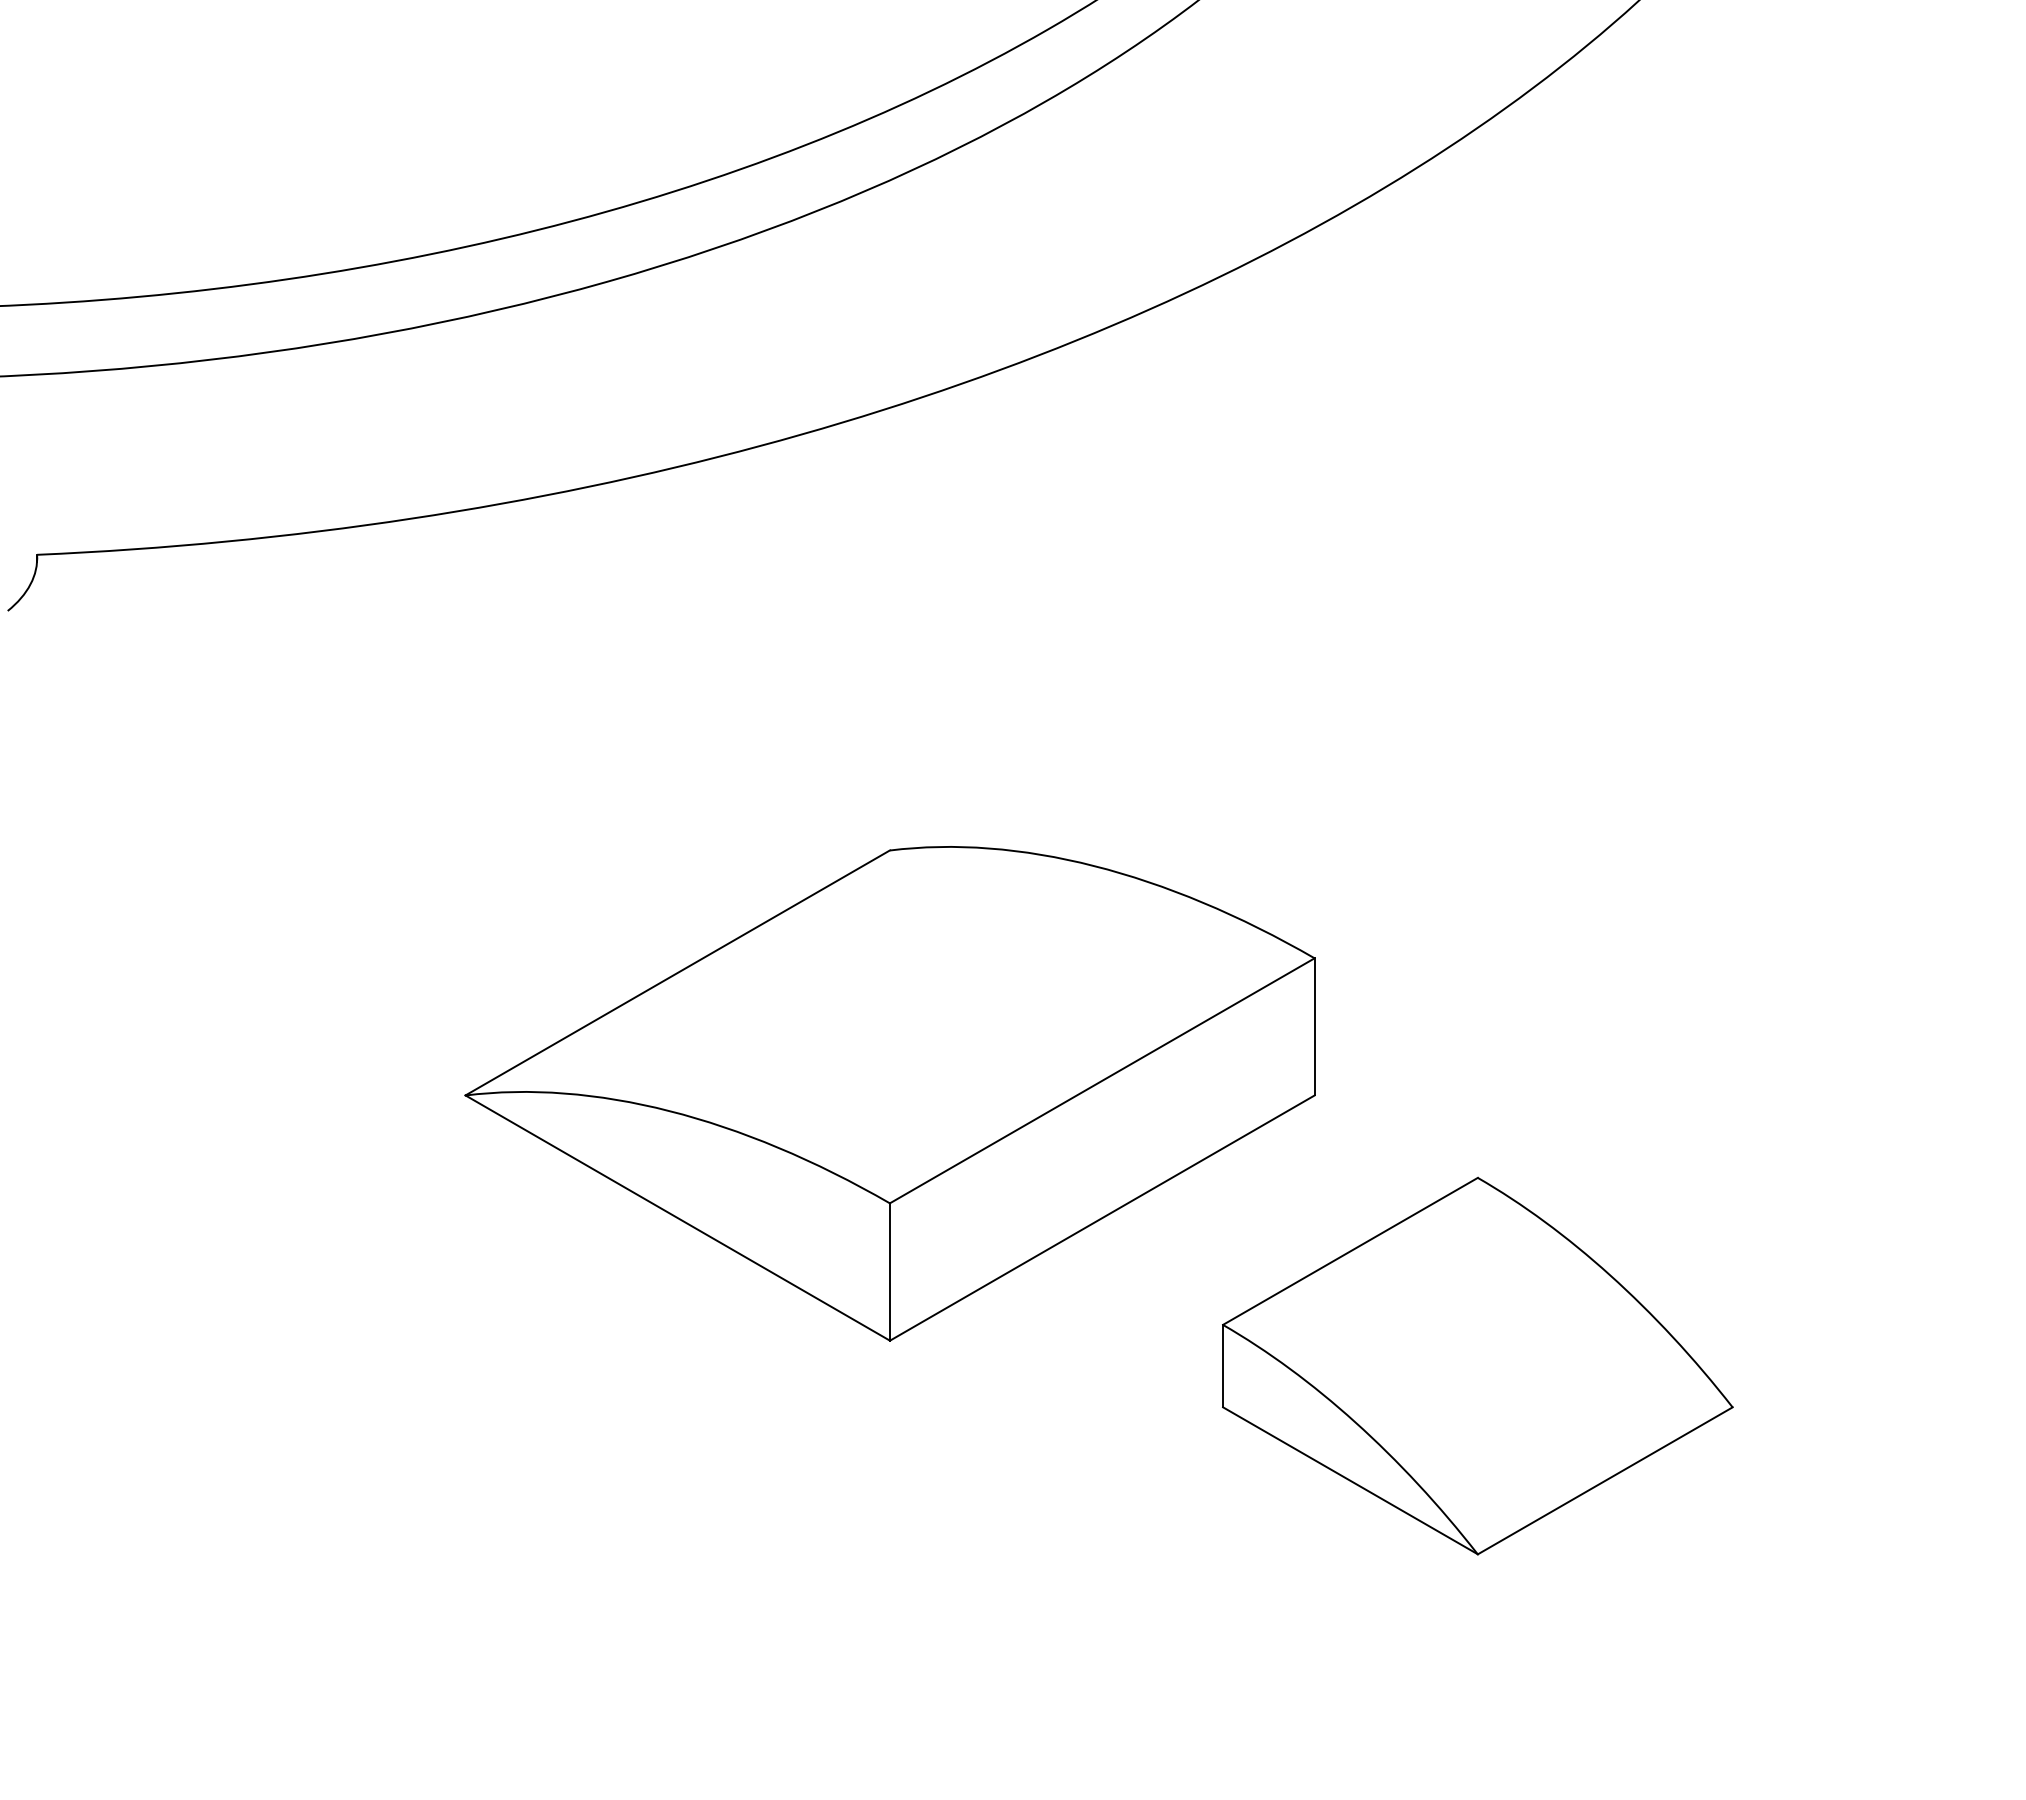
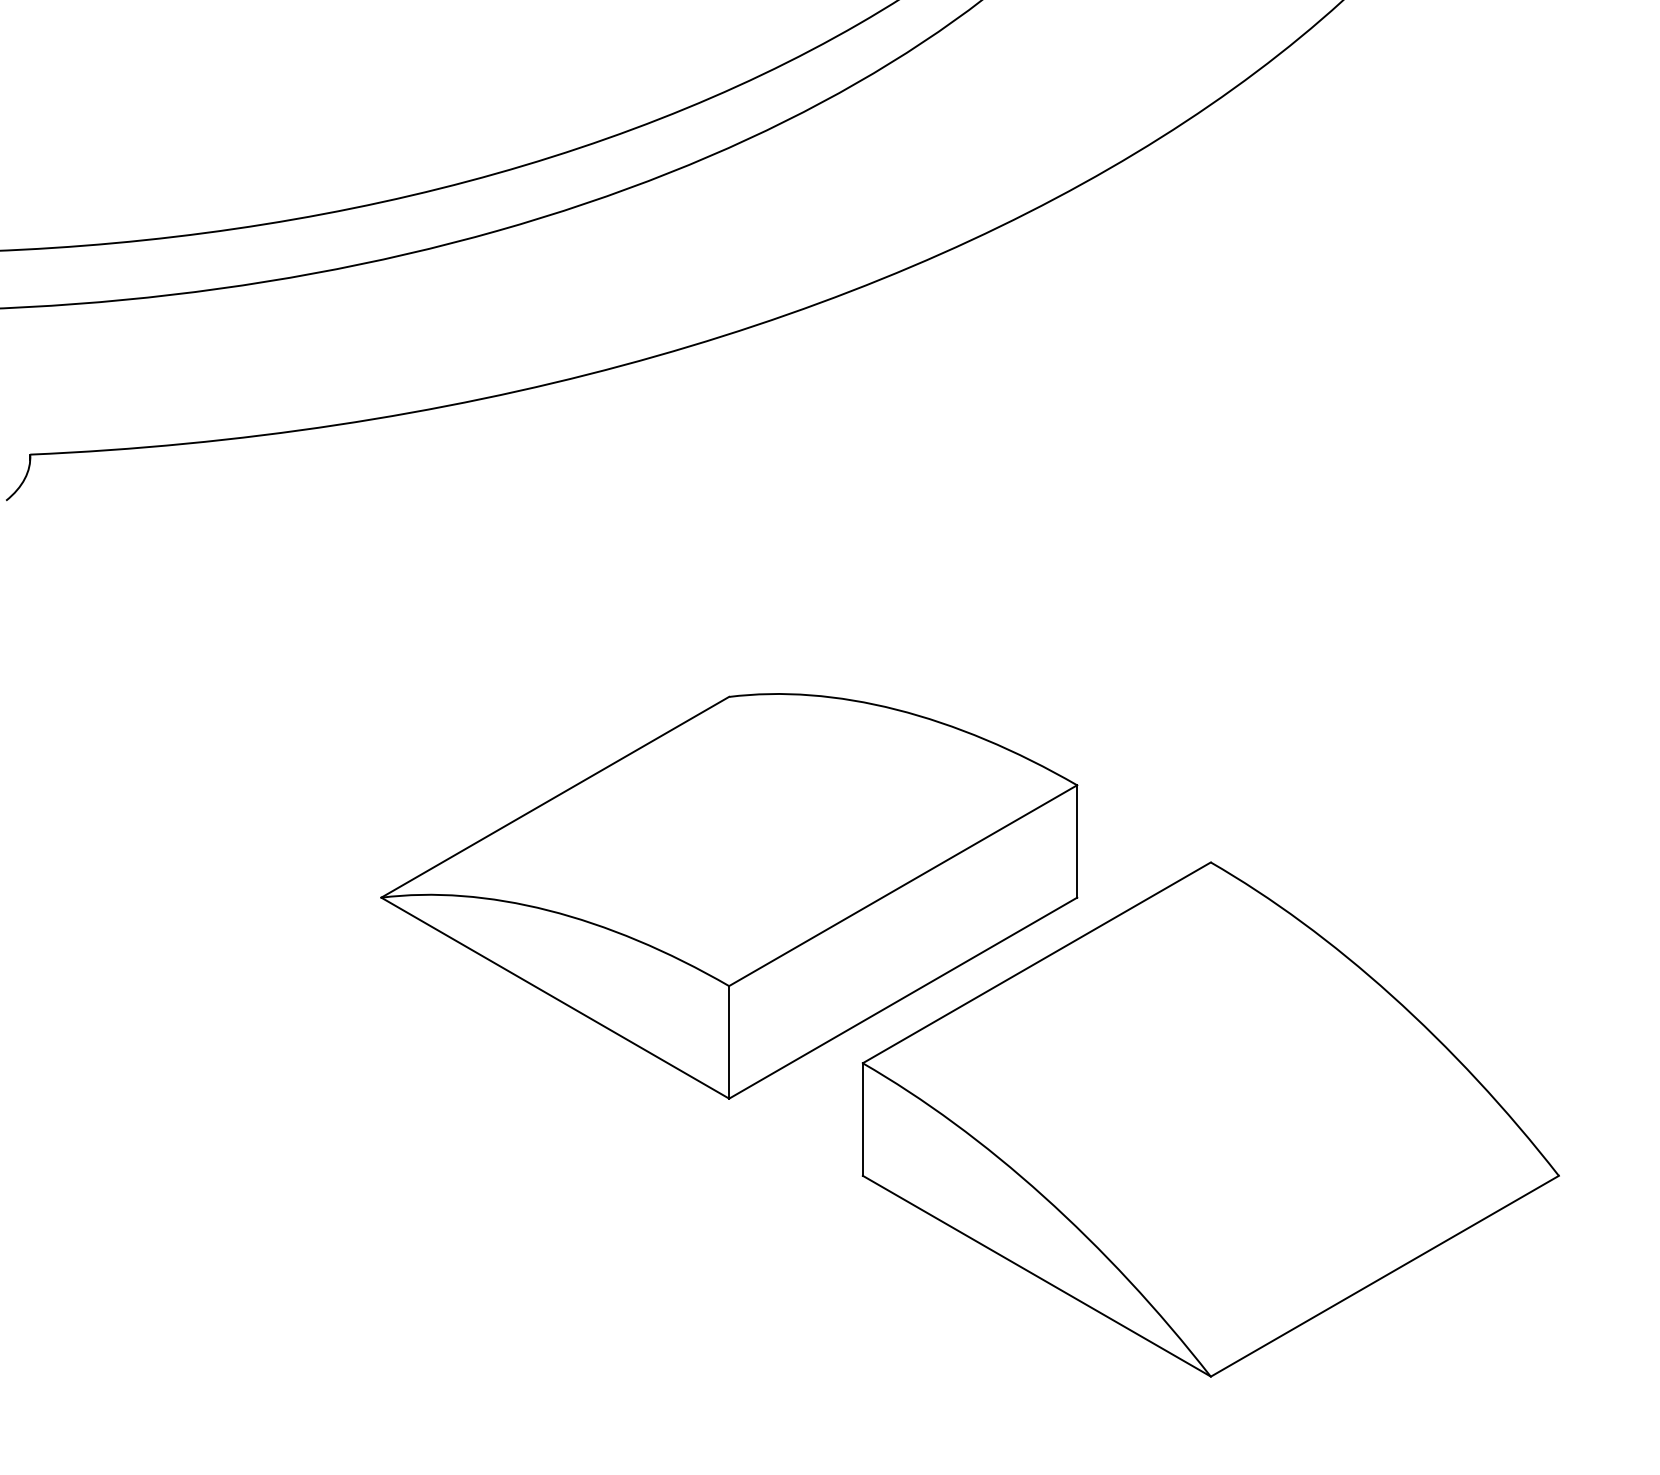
part: (1477, 1365) -> (1210, 1118), size x1.67

